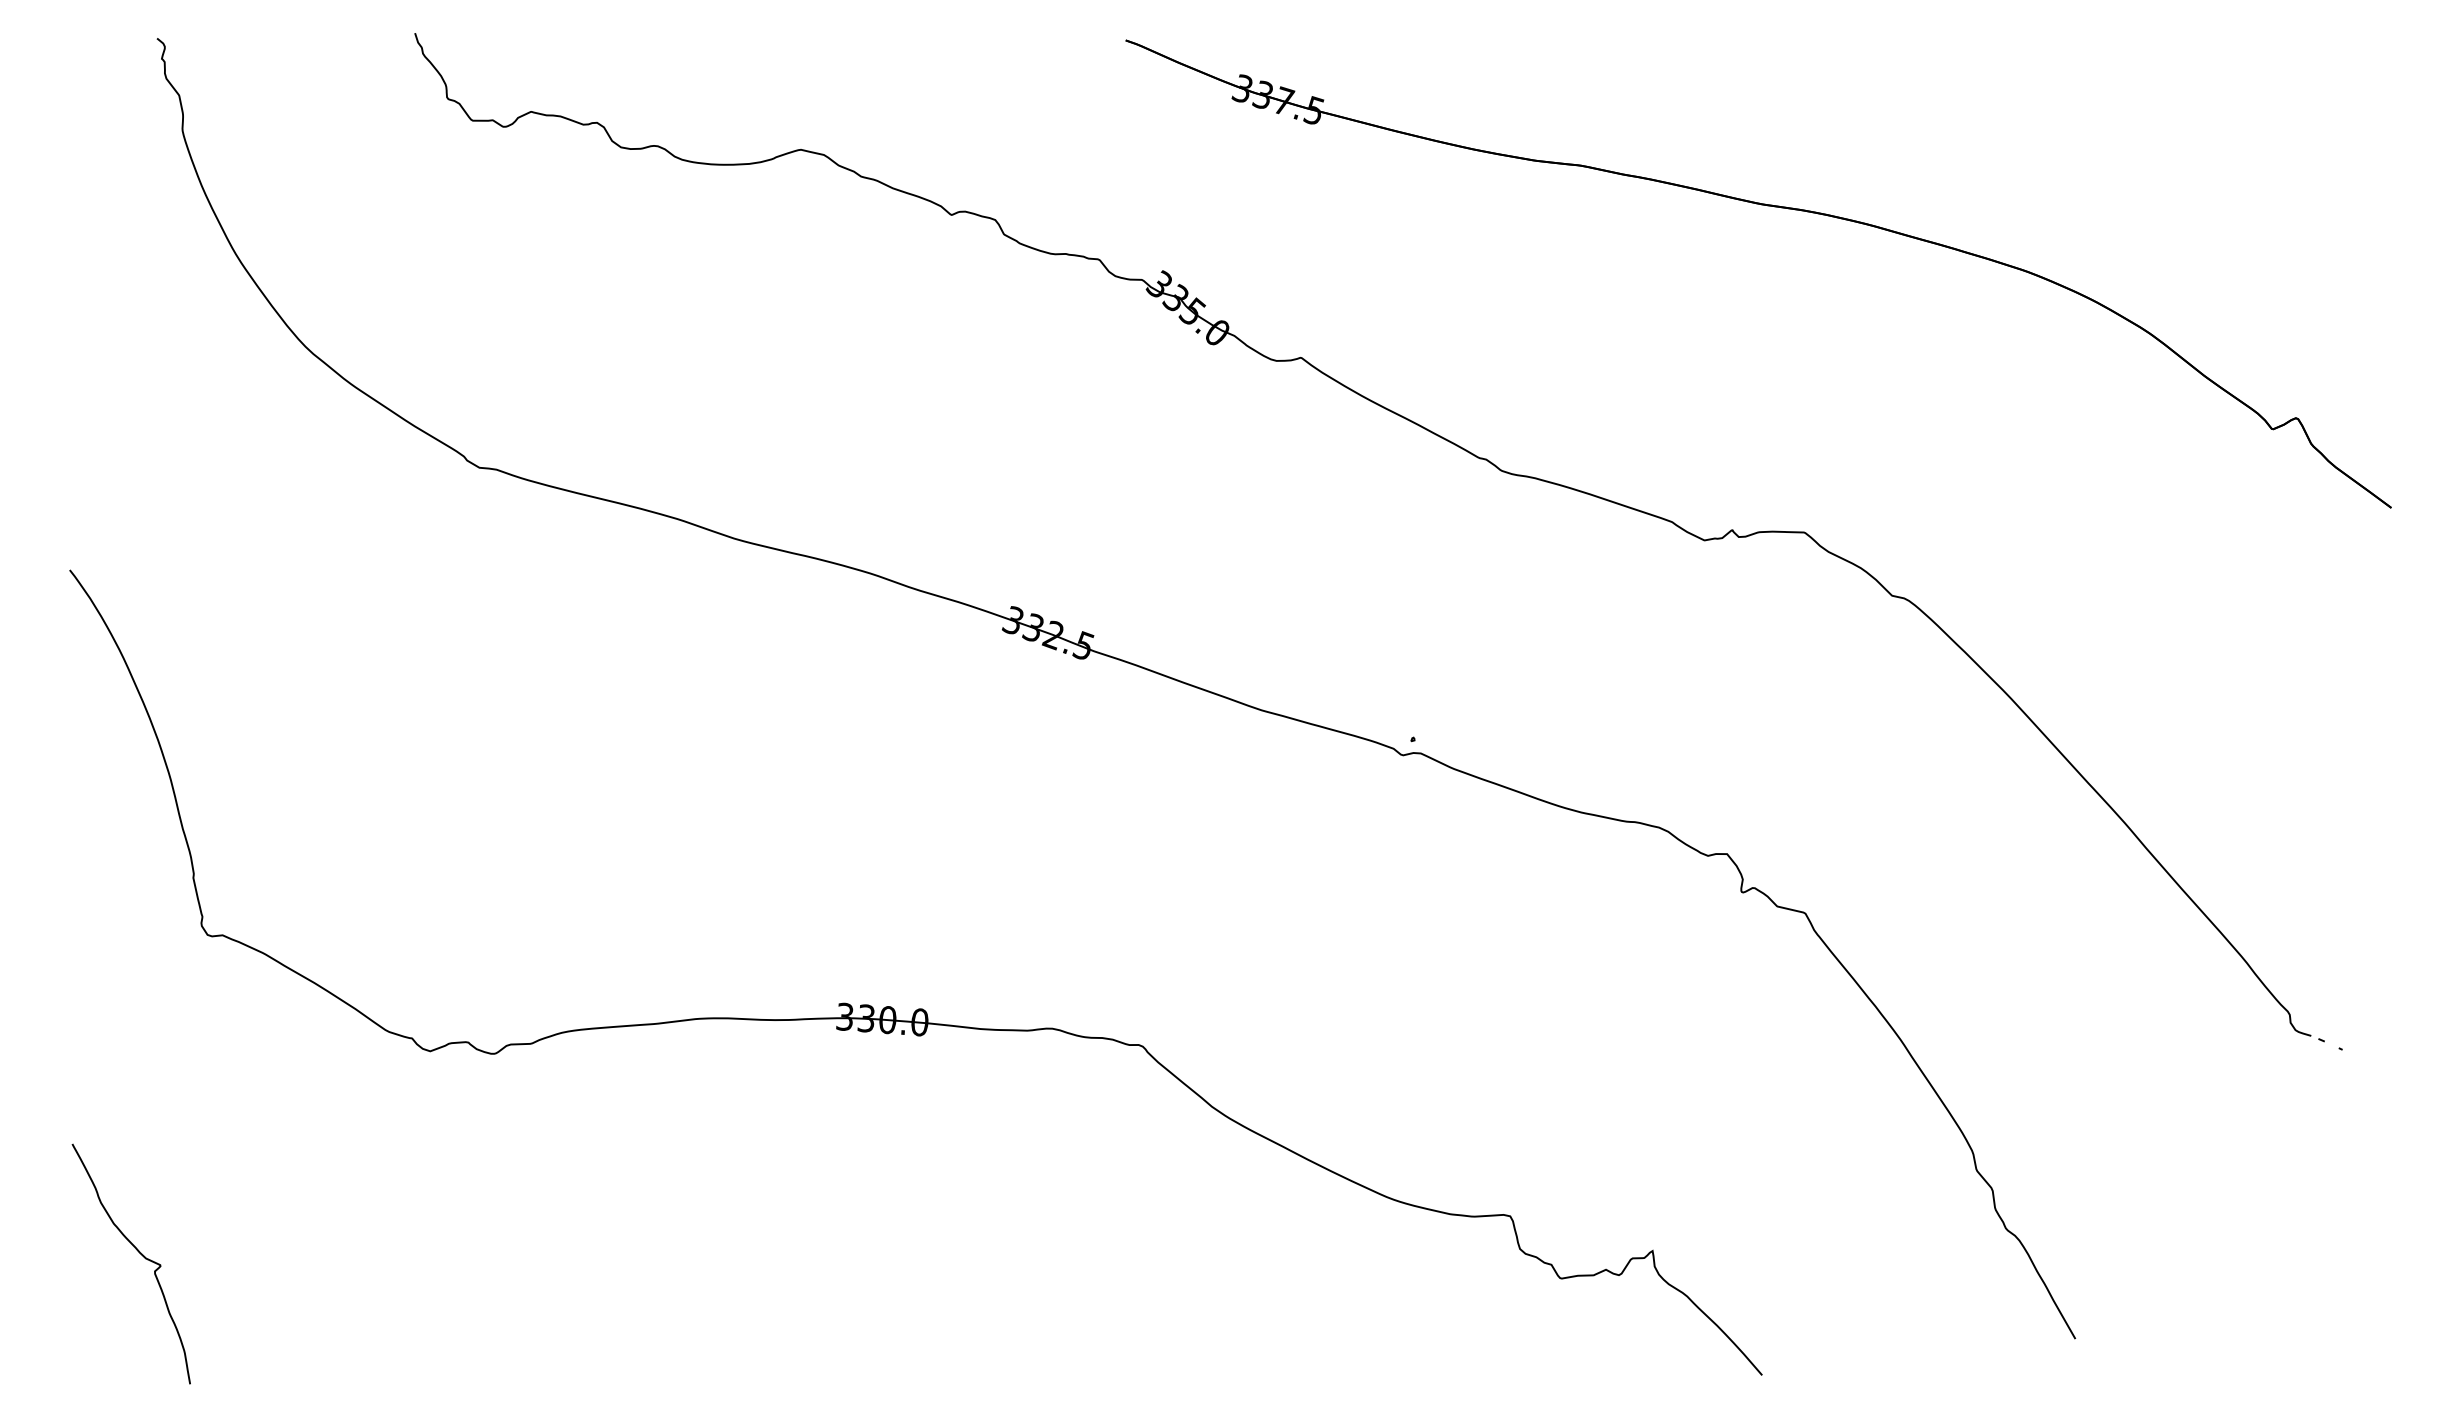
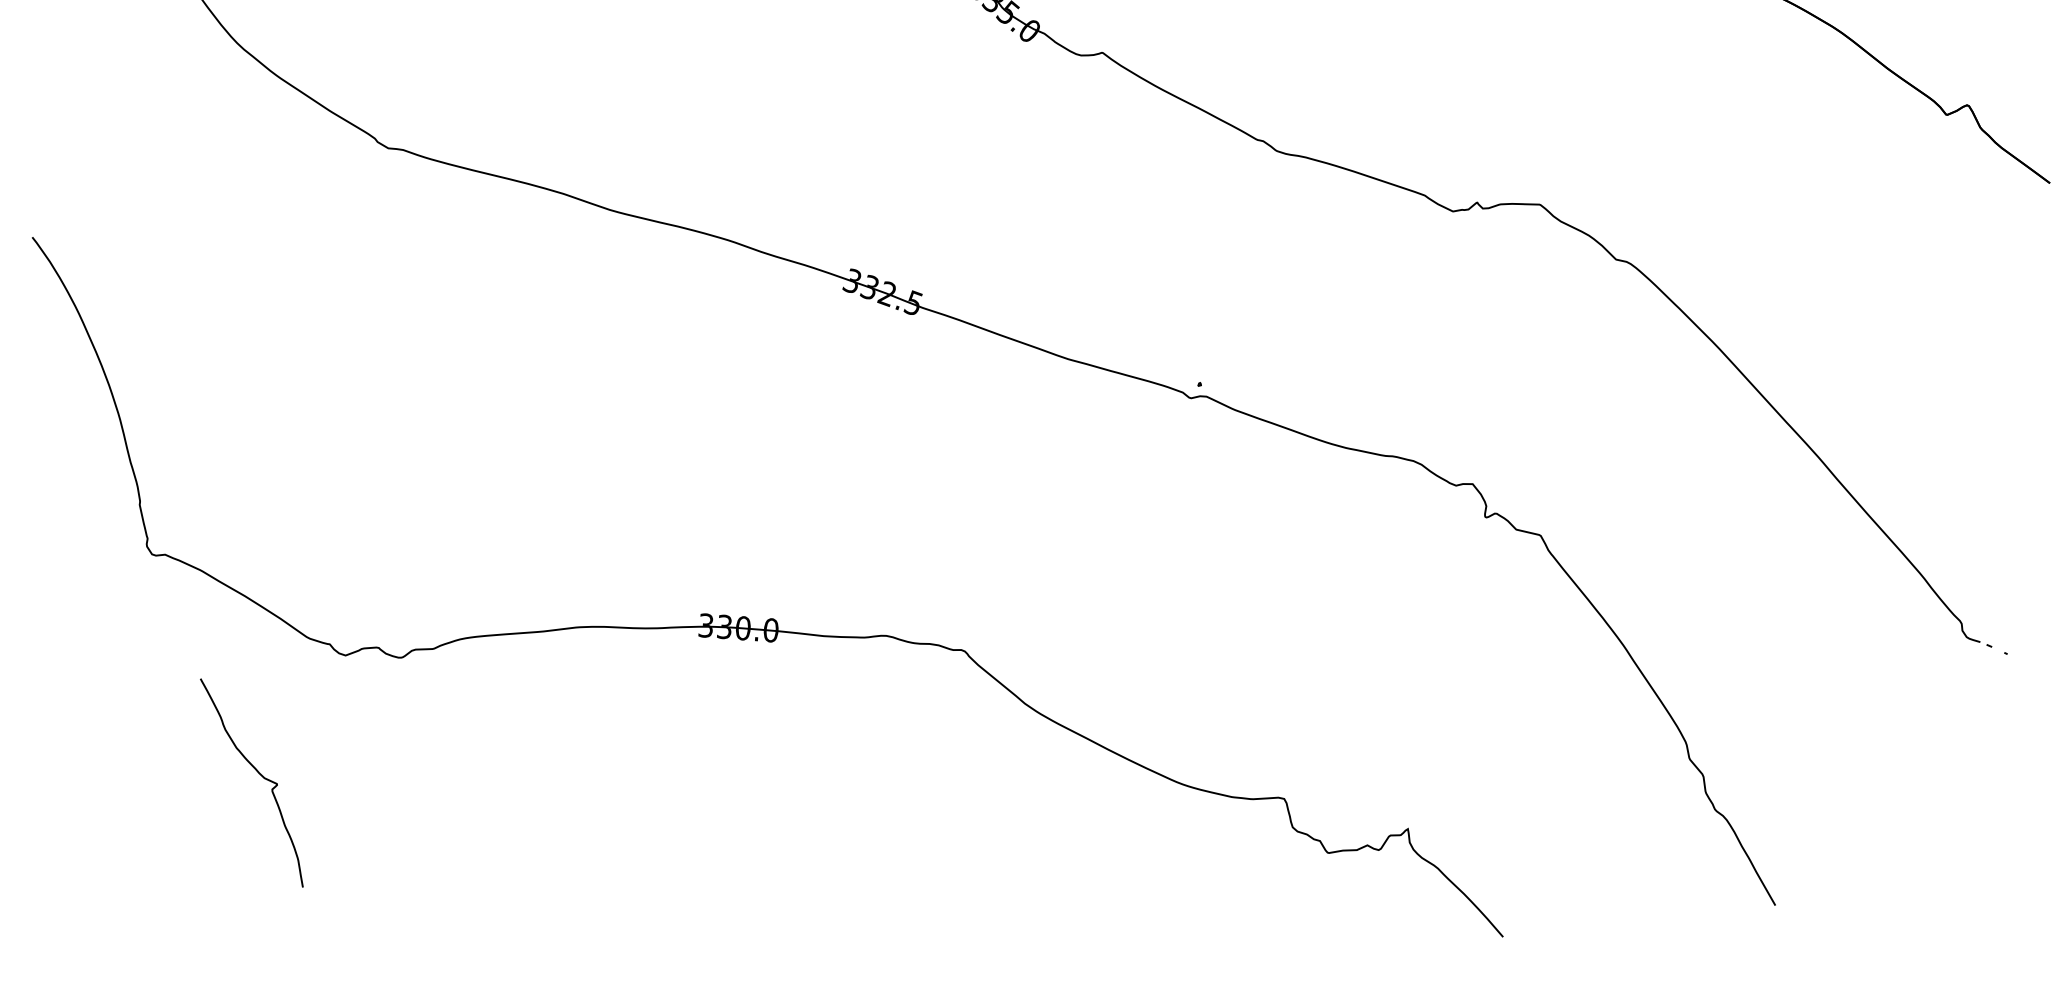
curve: (139, 1253) -> (258, 773), moved

